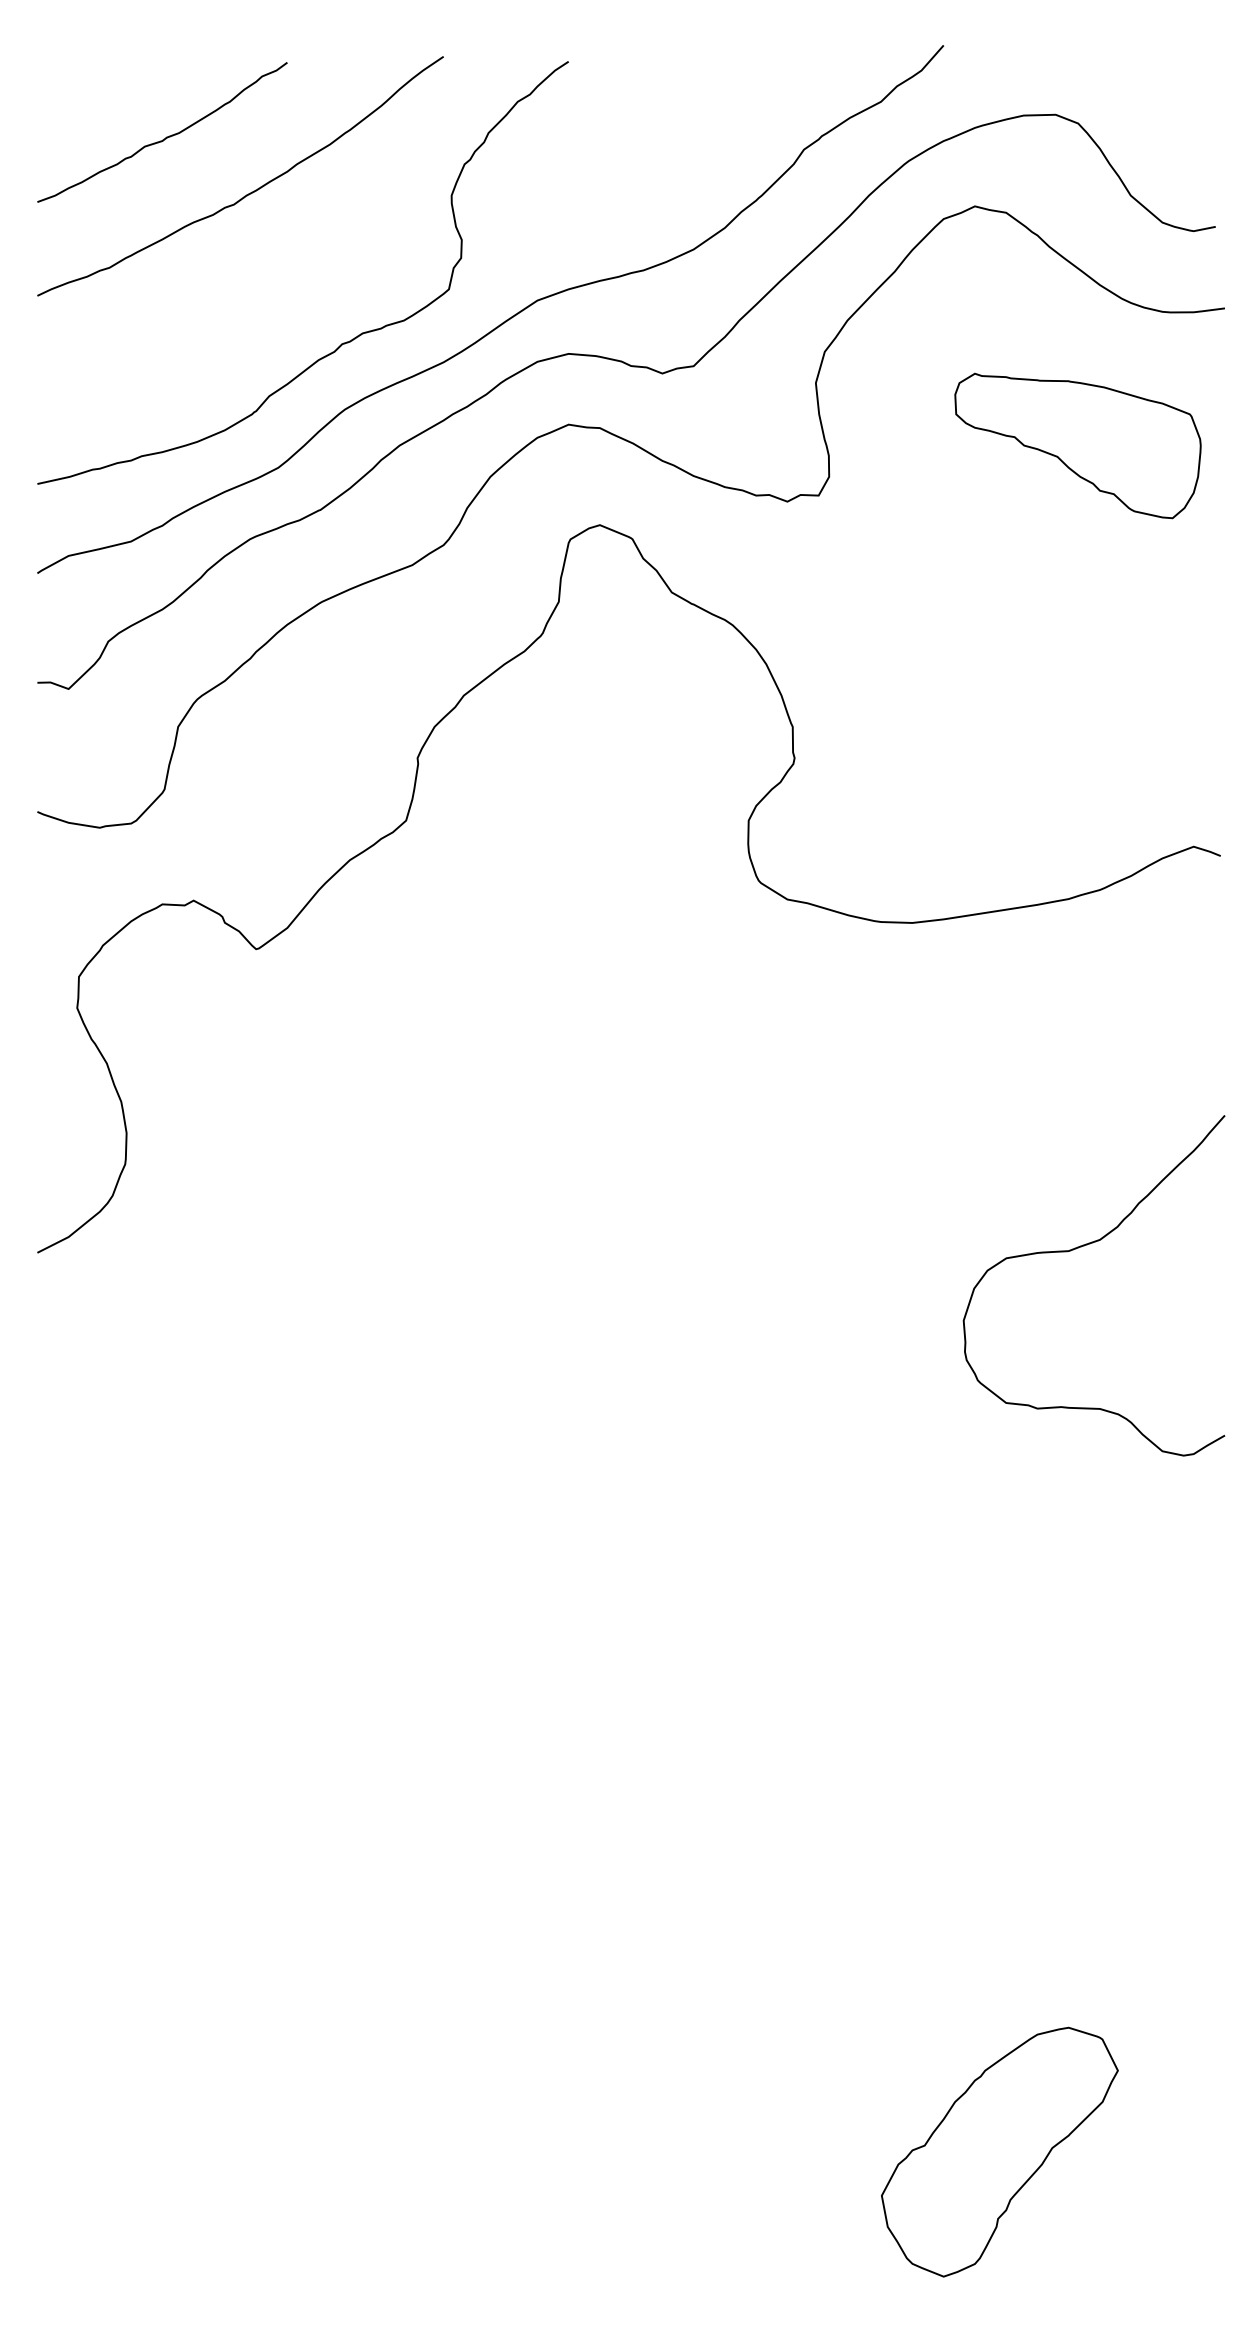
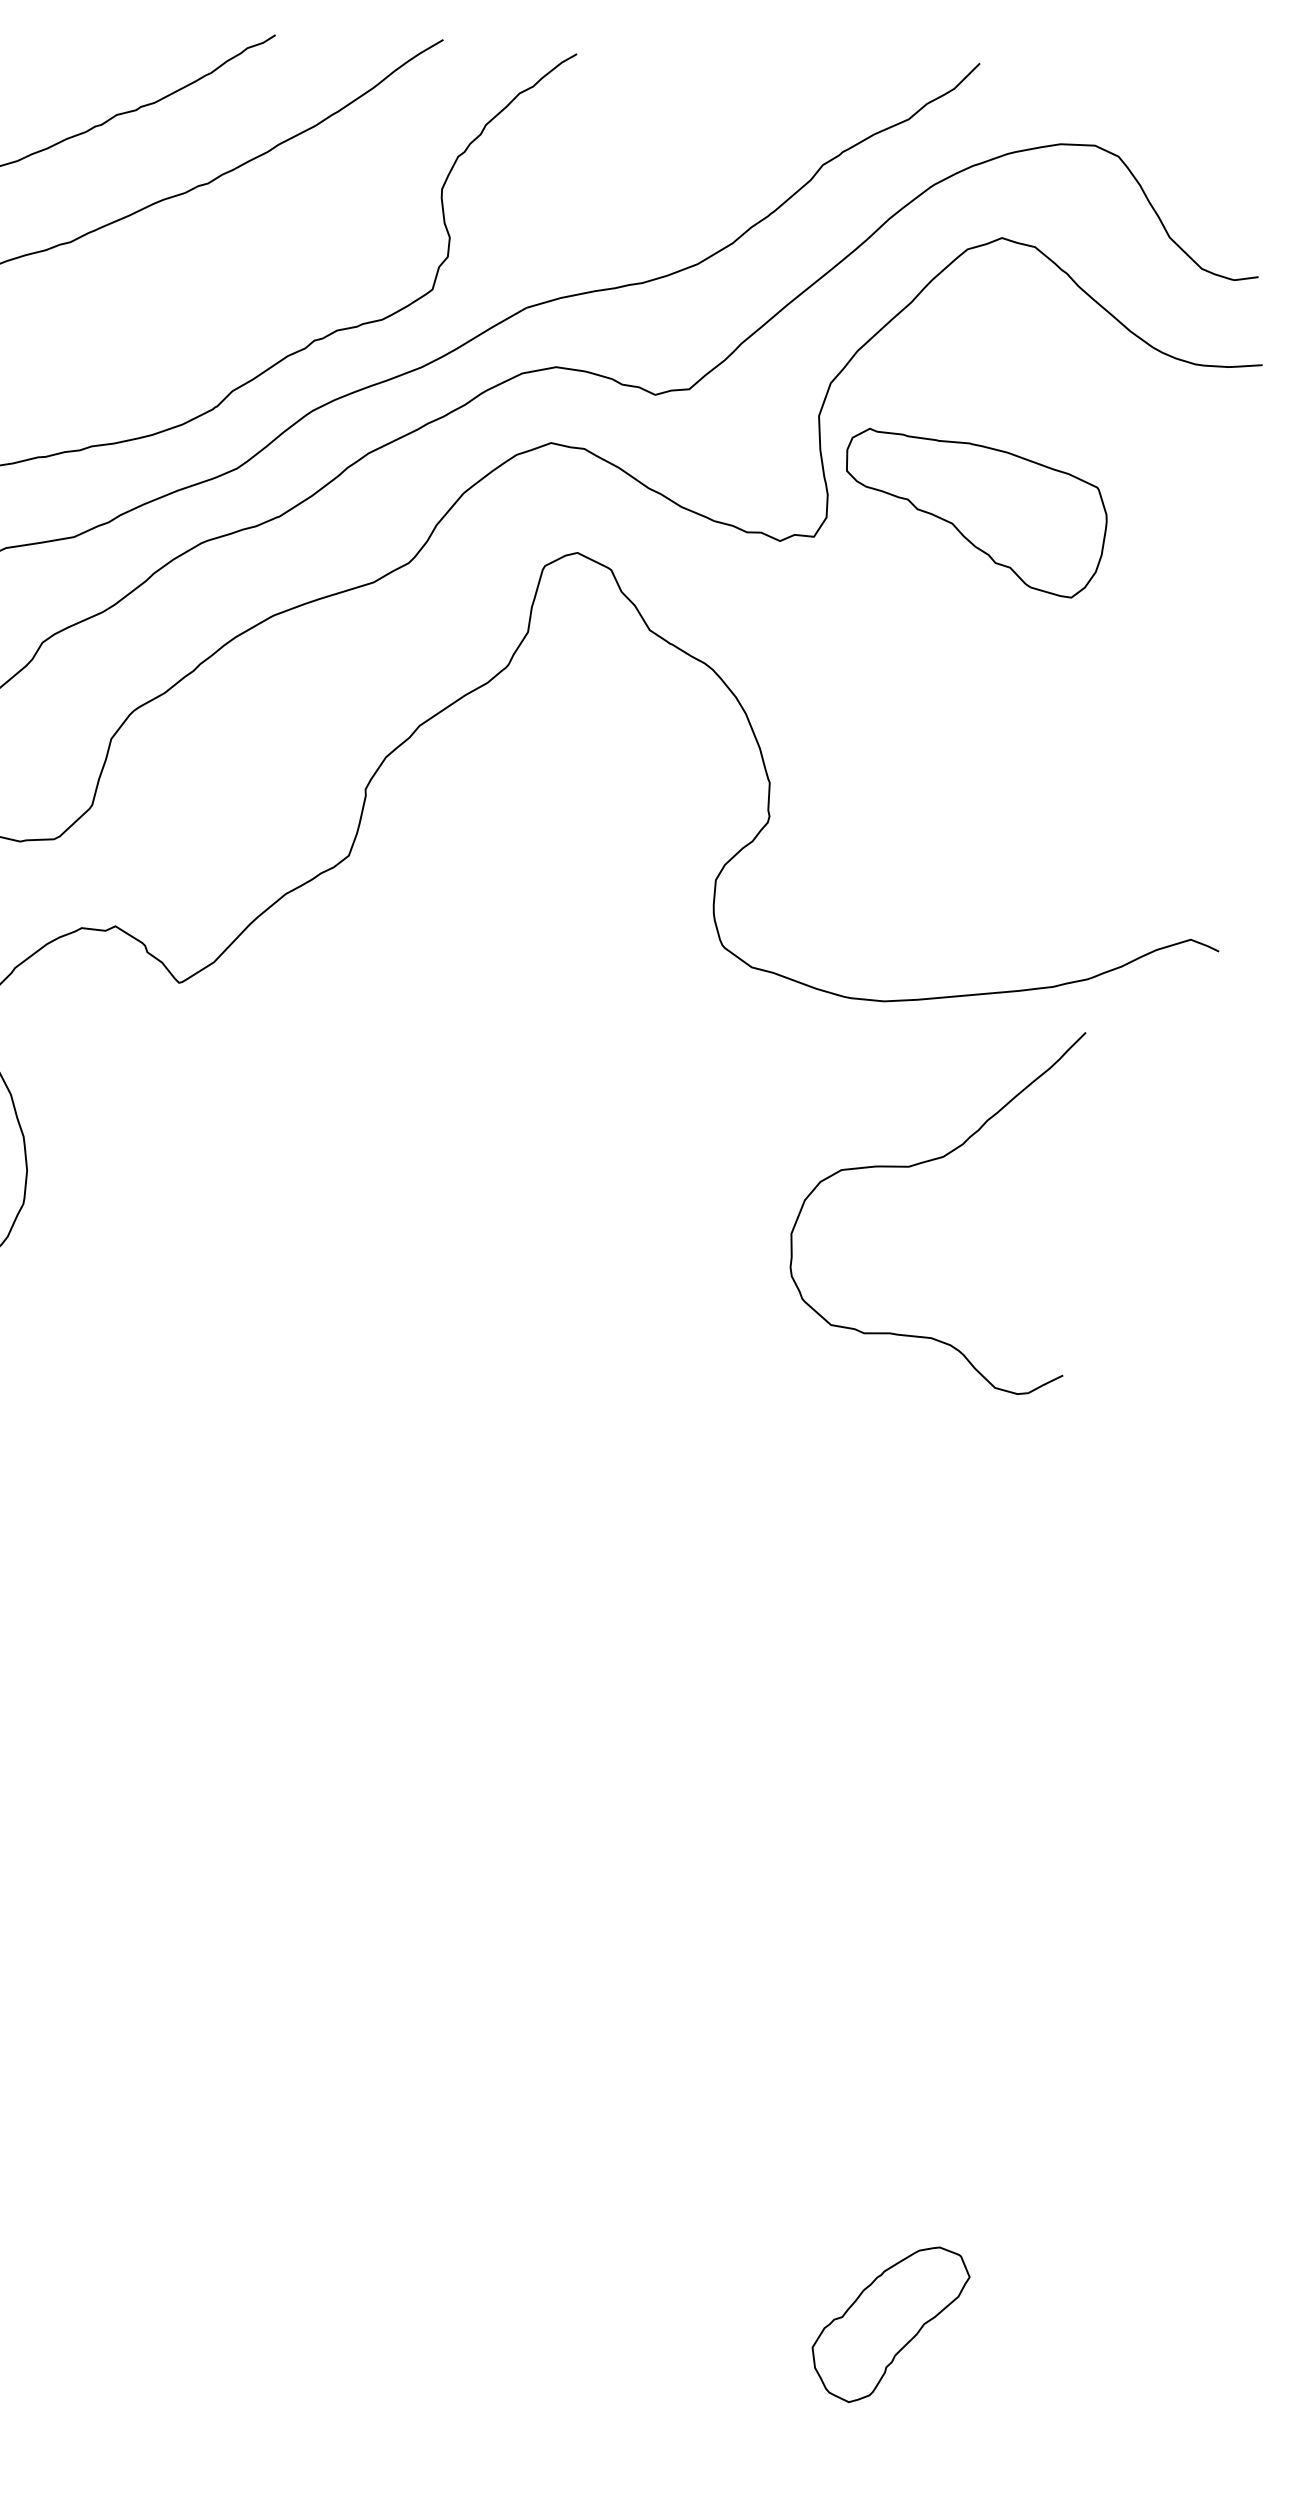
part: (1077, 445) -> (974, 512), moved
curve: (1076, 1249) -> (917, 1165), moved
part: (999, 2151) -> (889, 2323), size x0.6

